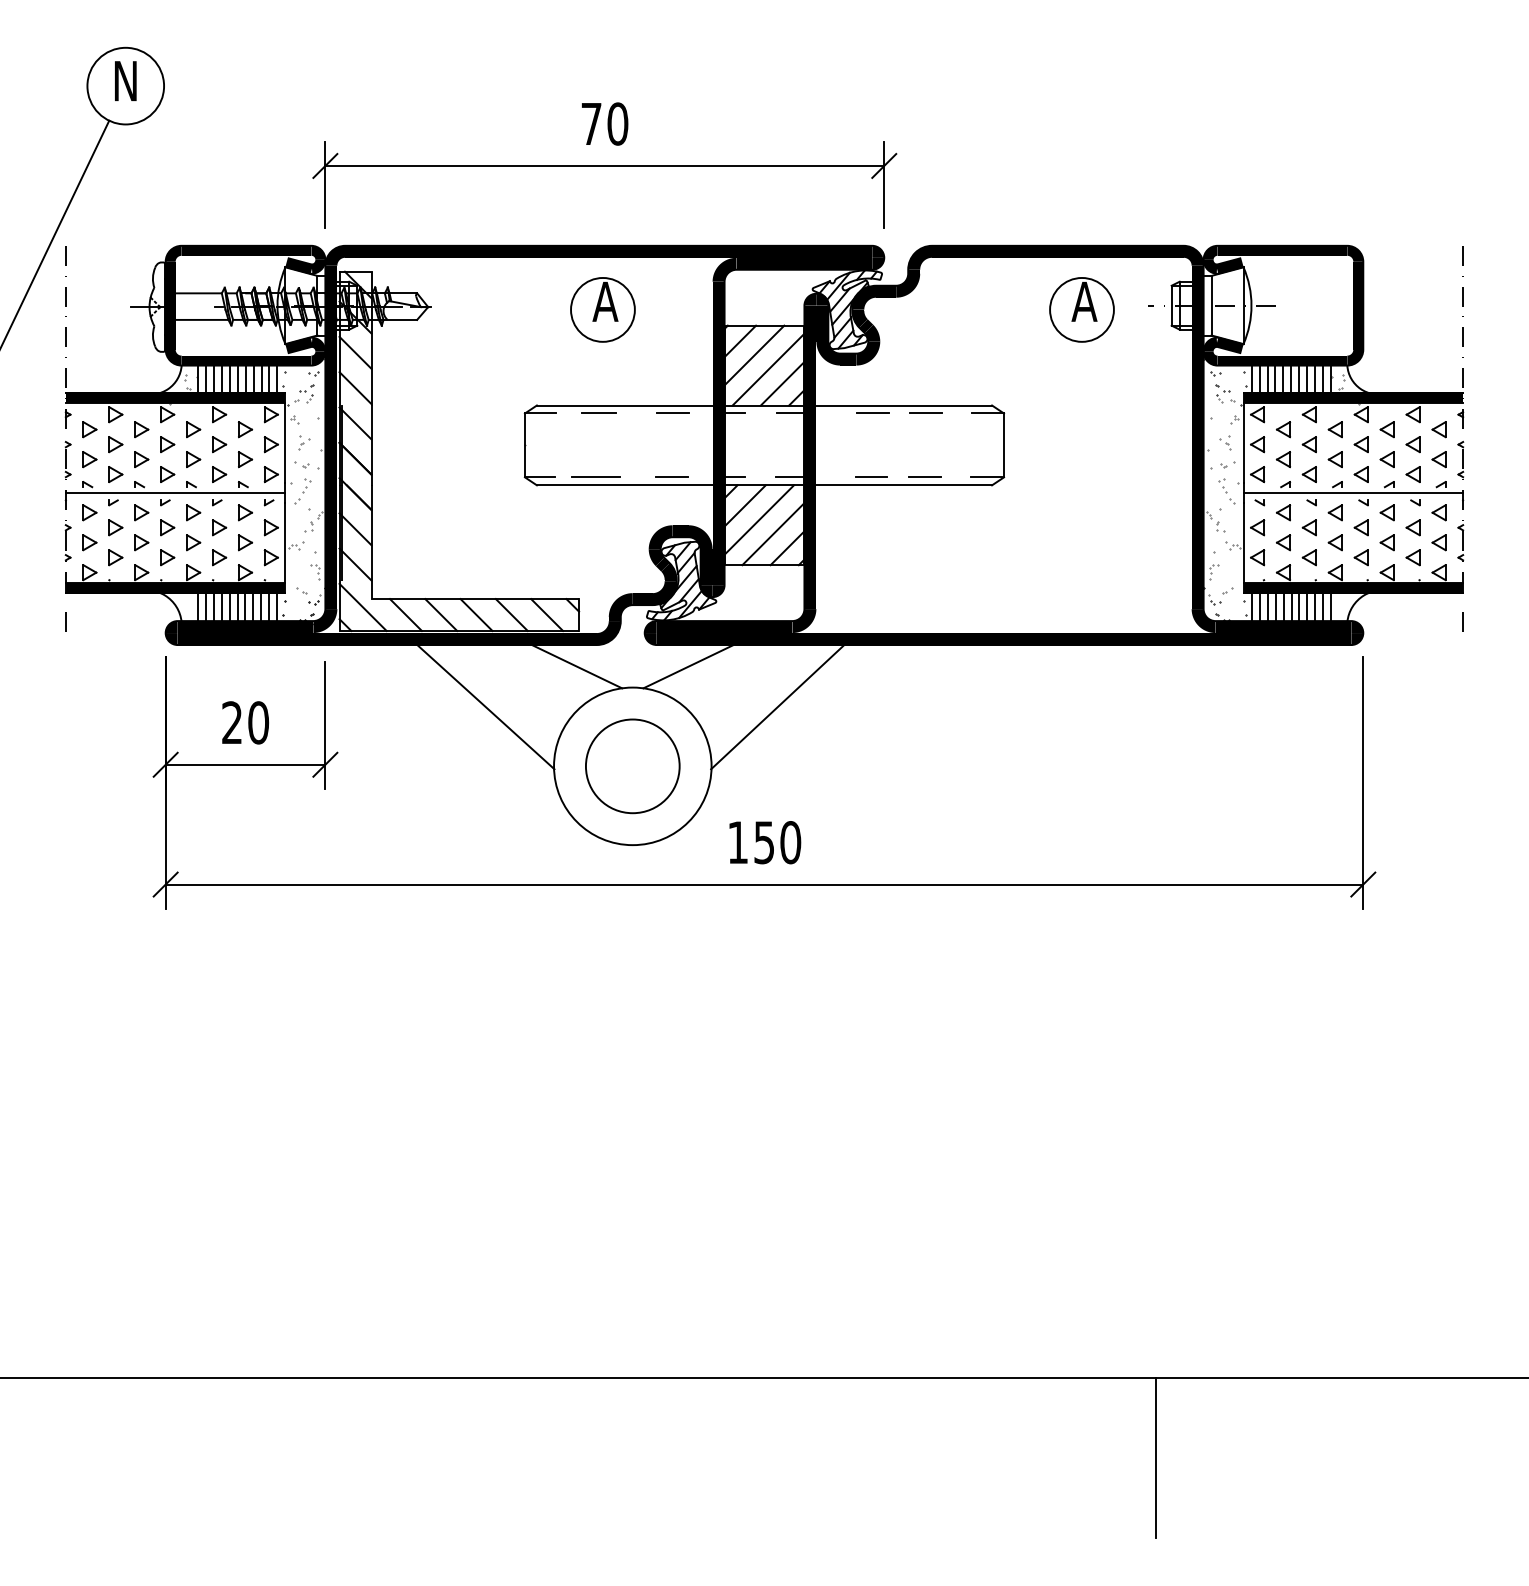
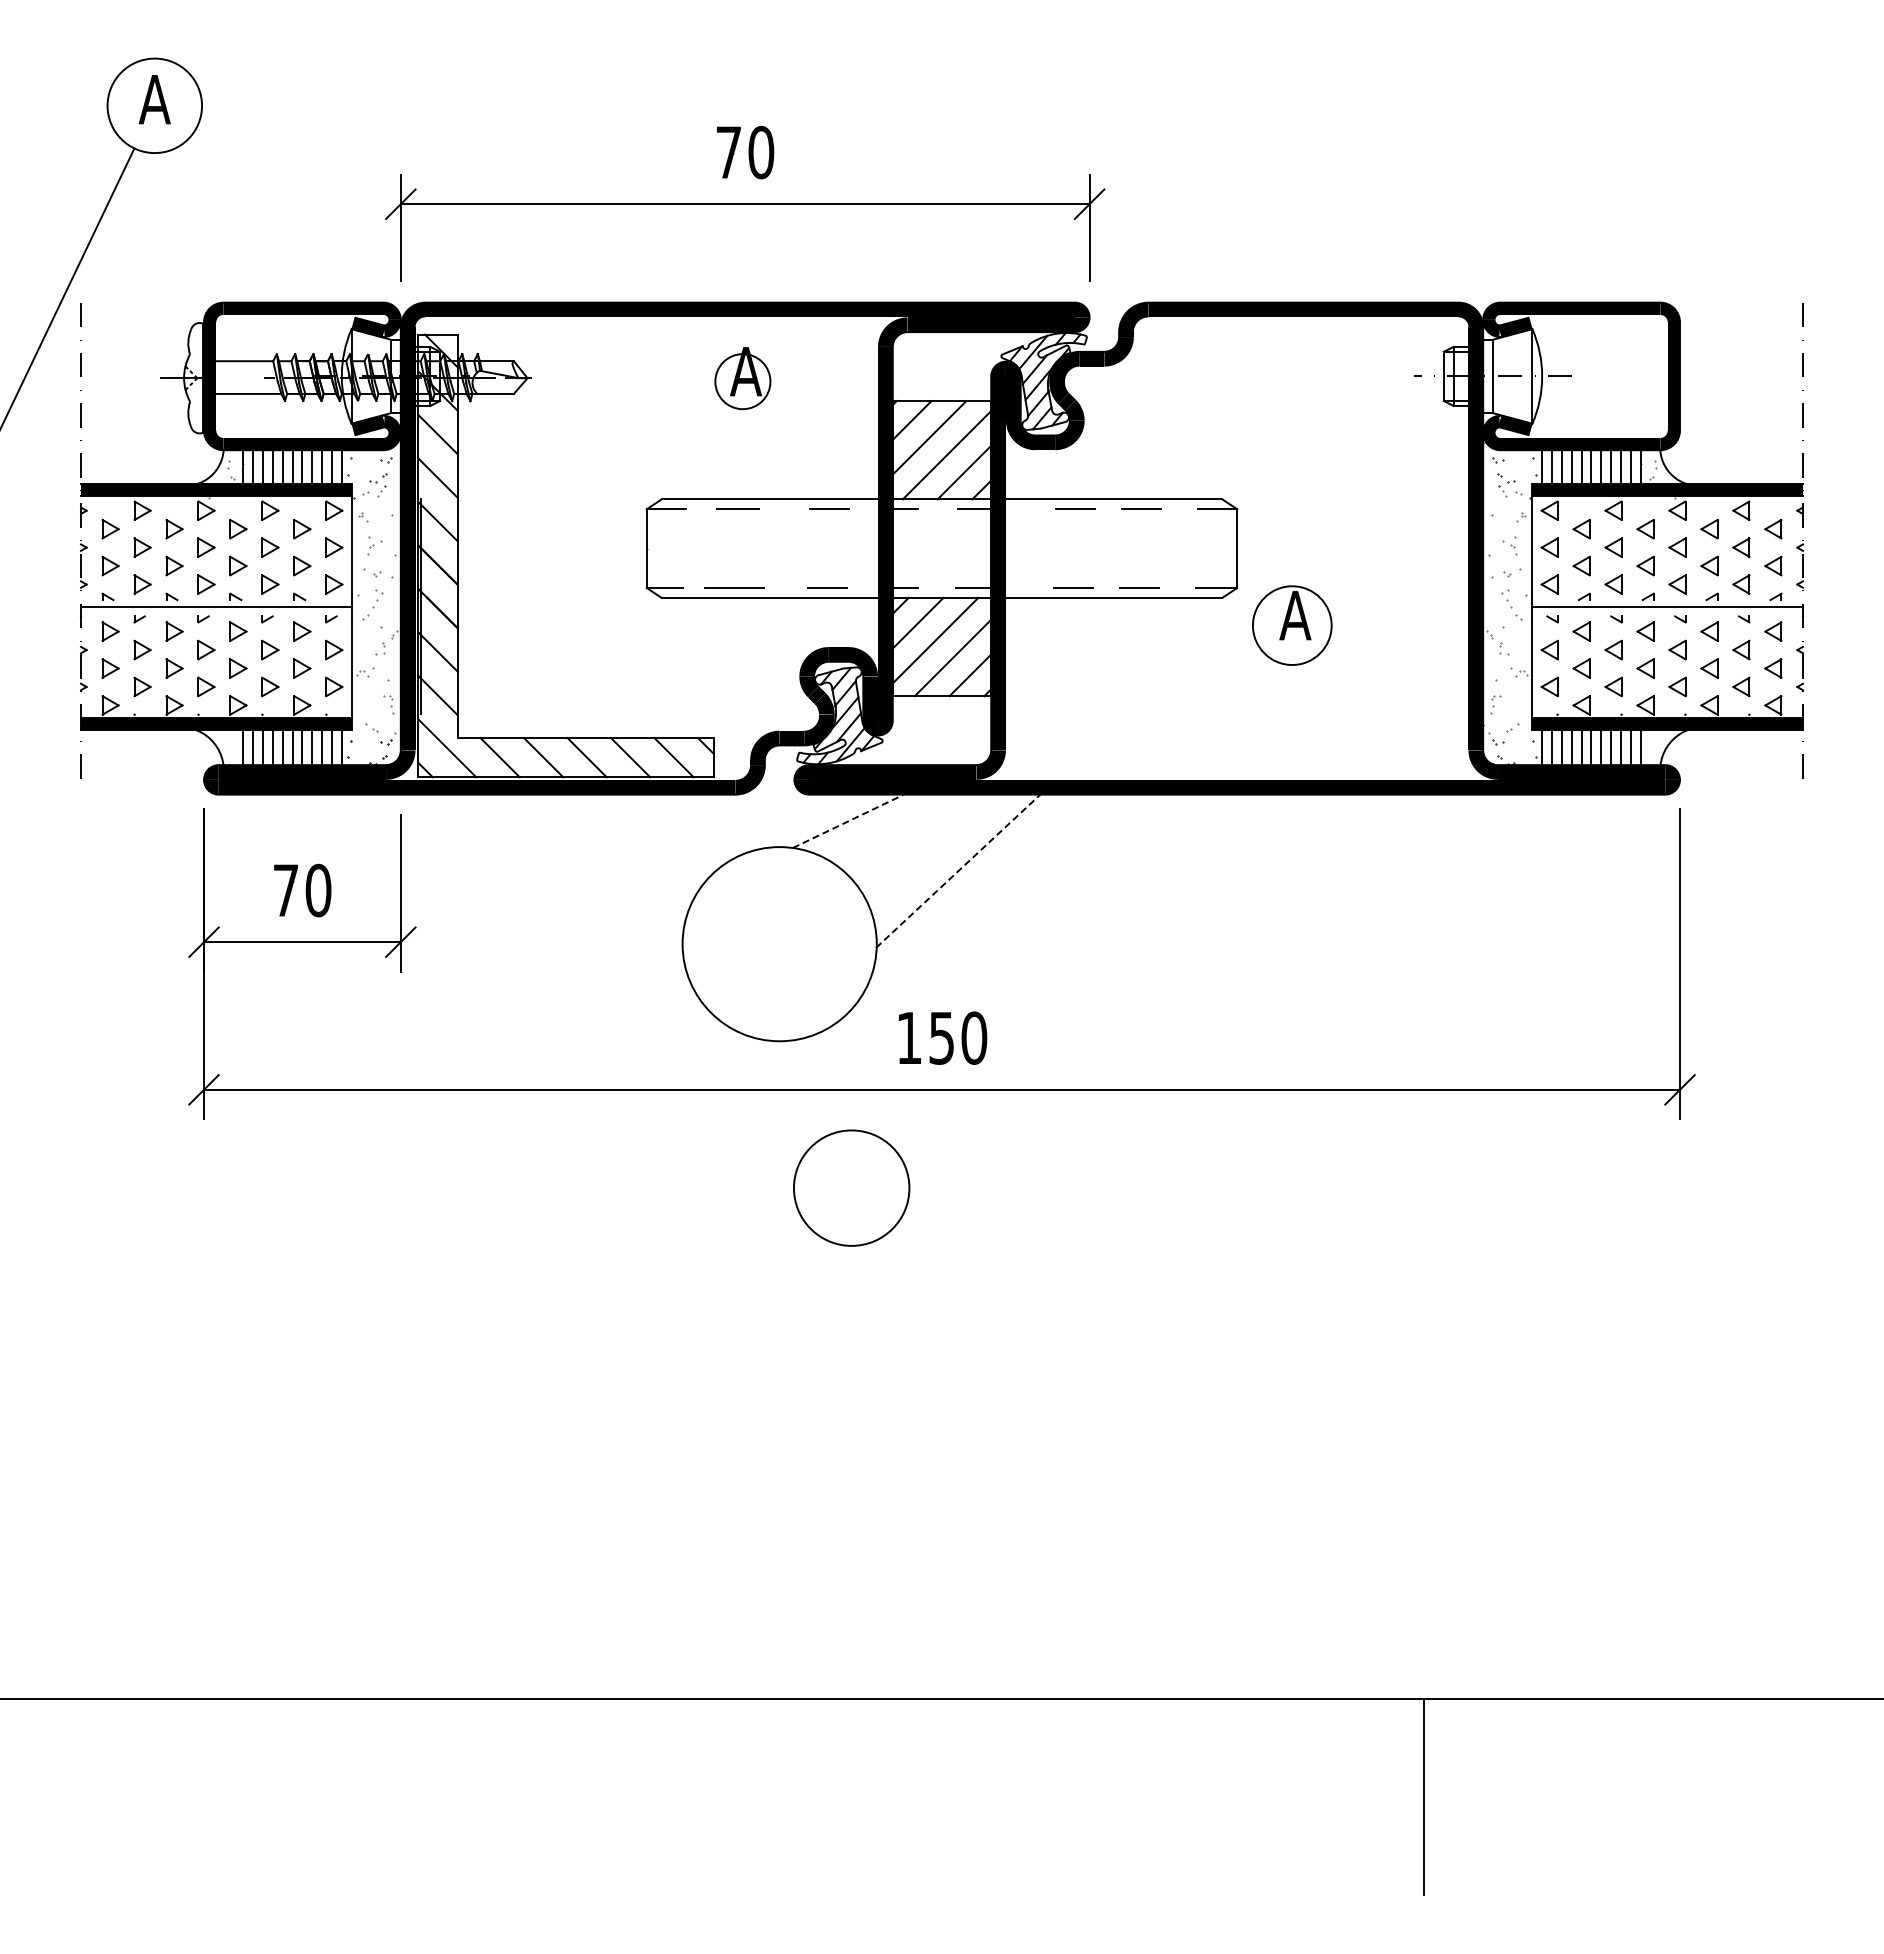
text: (125, 80) -> (154, 99), N -> A
circle: (602, 309) -> (742, 381), size x0.7
part: (1082, 309) -> (1292, 625), moved
line: (577, 666) -> (711, 820), removed
line: (688, 666) -> (848, 821), solid -> dashed
line: (777, 706) -> (958, 870), solid -> dashed
line: (485, 707) -> (598, 871), removed
text: (231, 722) -> (285, 889), 20 -> 70
circle: (632, 765) -> (851, 1187), moved

